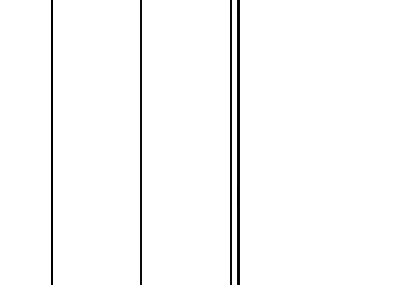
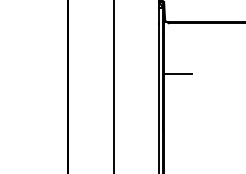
line: (266, 93) -> (177, 73), added

